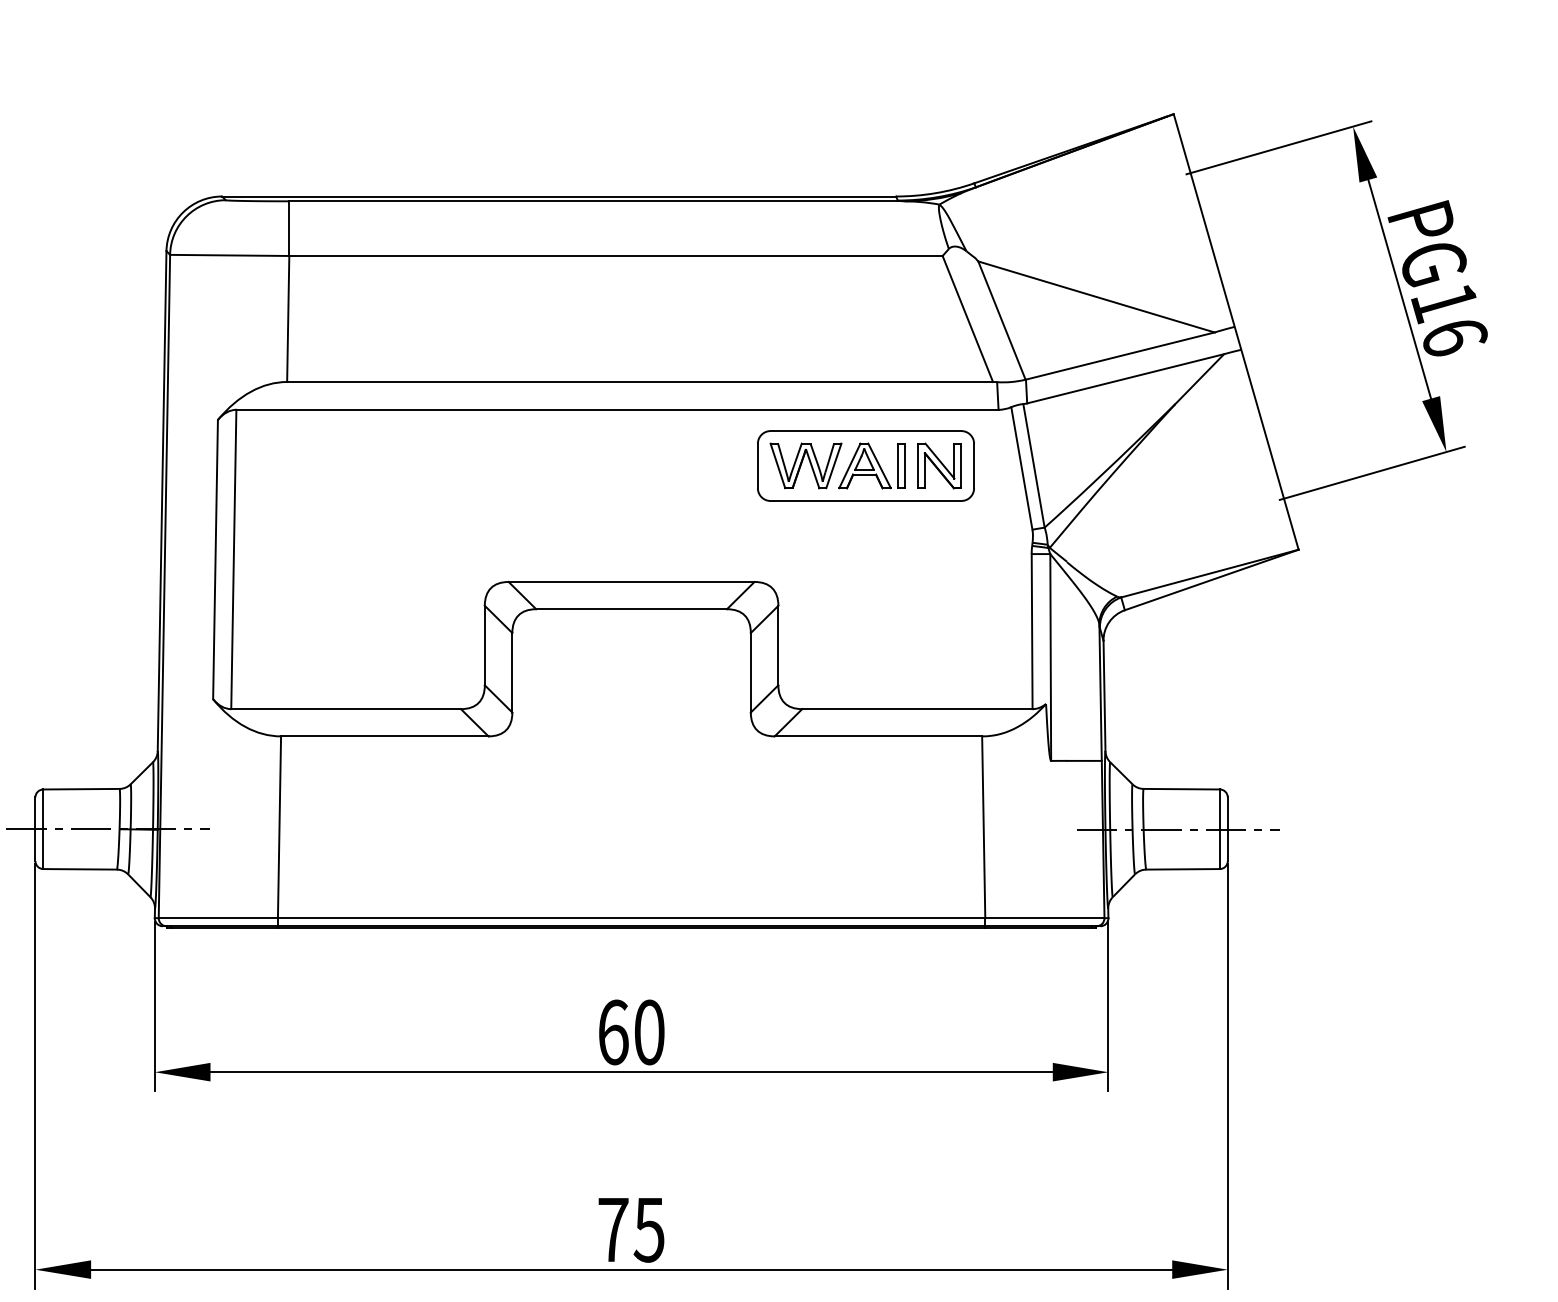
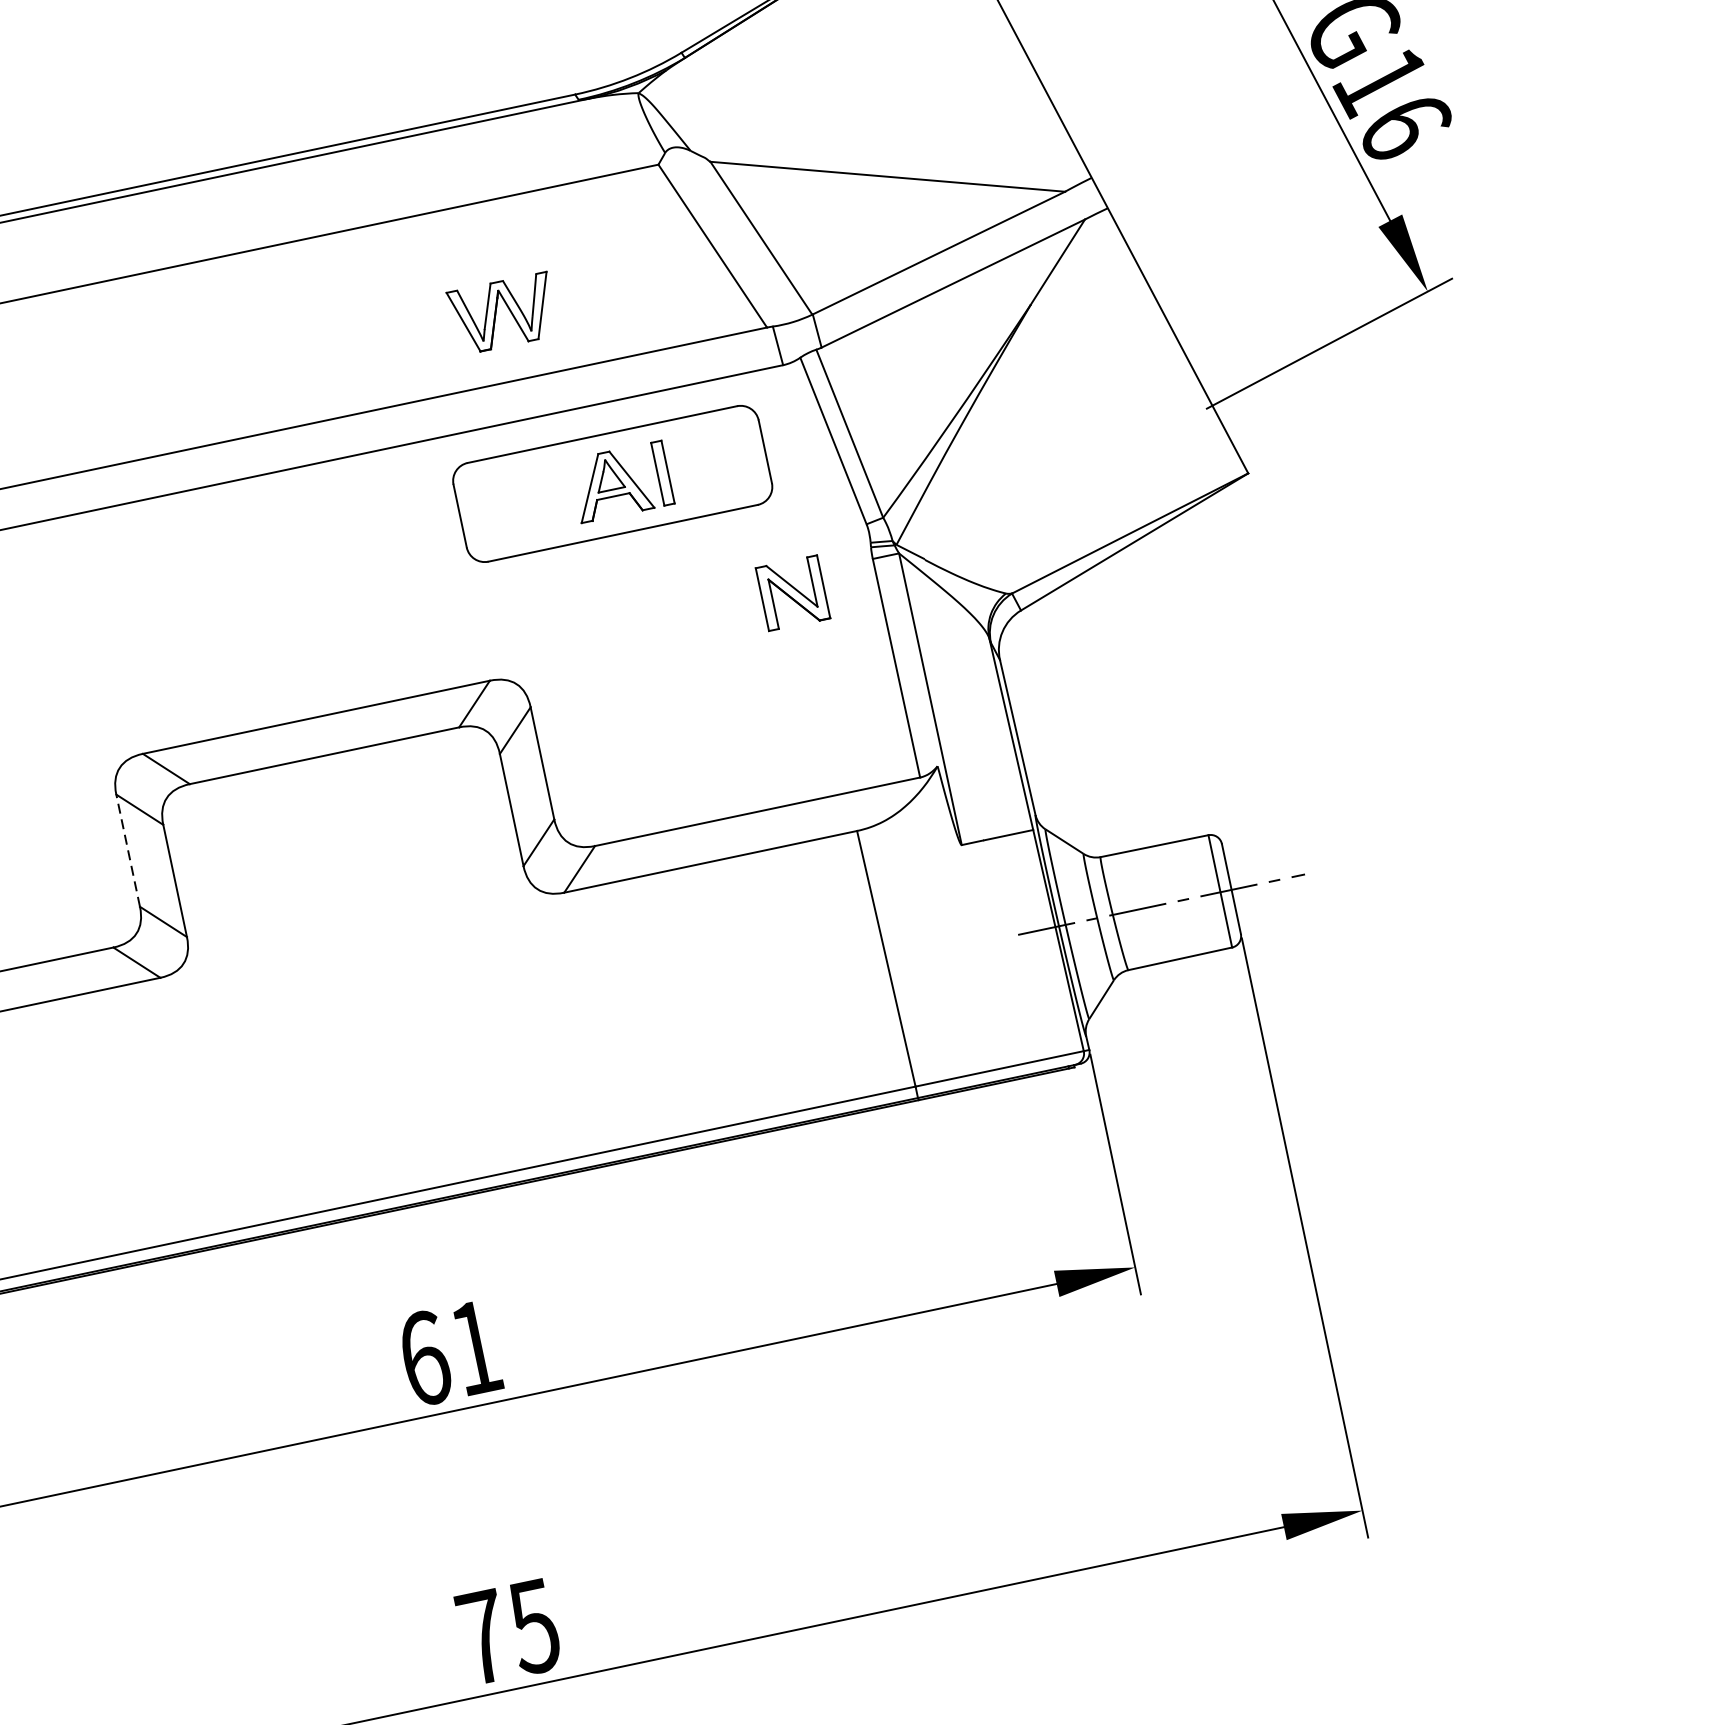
part: (805, 465) -> (502, 313), moved
part: (939, 465) -> (792, 592), moved
line: (484, 645) -> (127, 850), solid -> dashed
text: (649, 1032) -> (475, 1347), 60 -> 61

